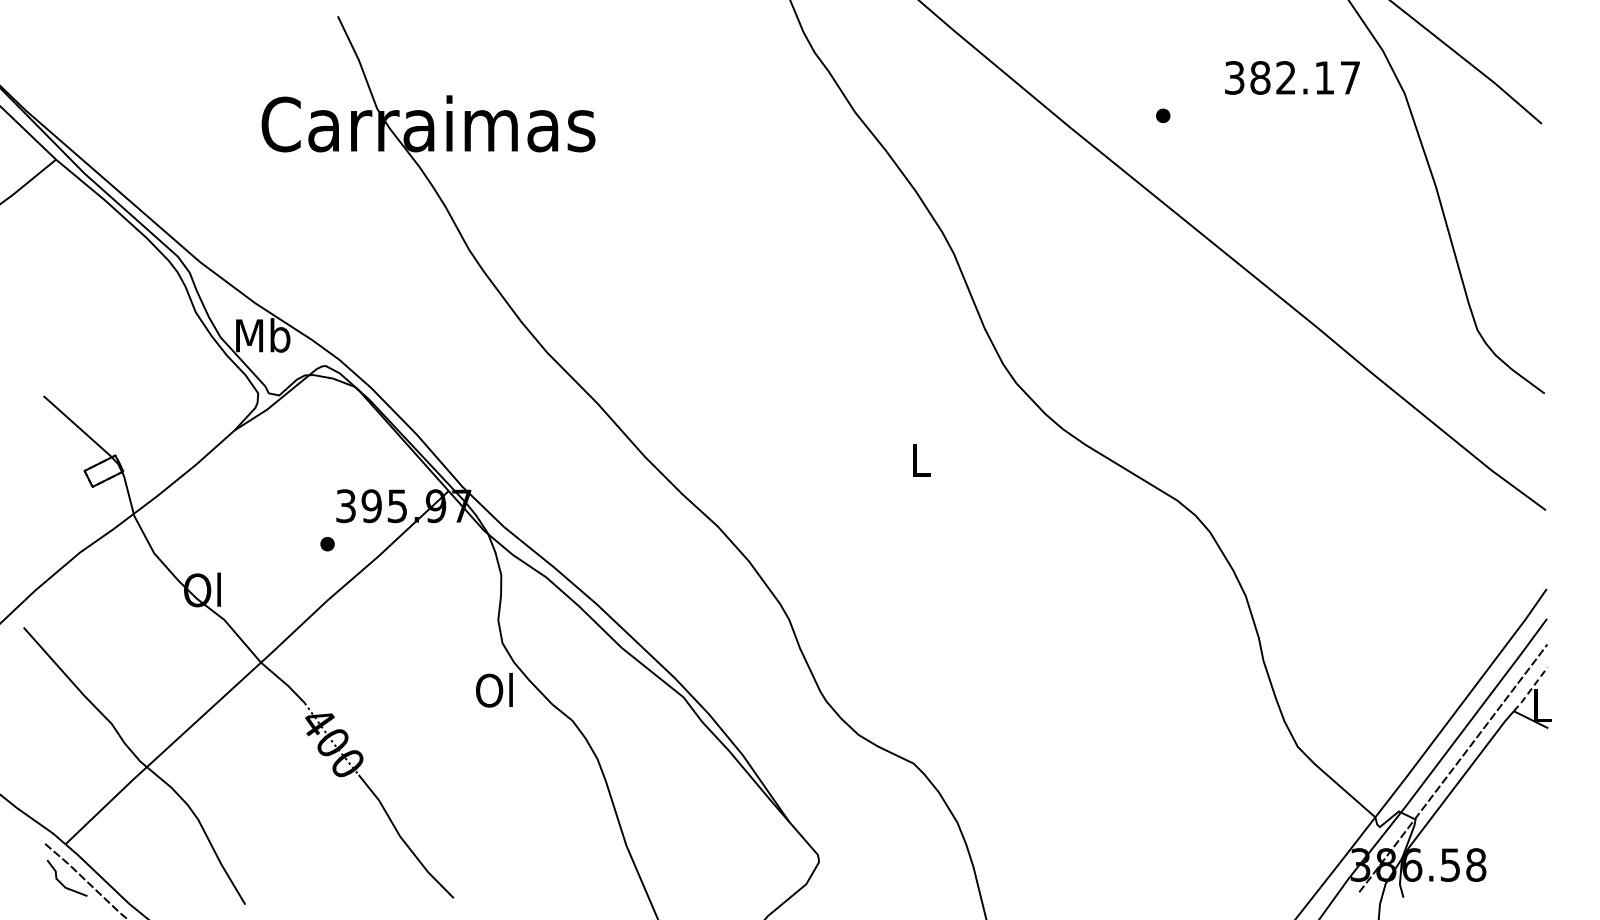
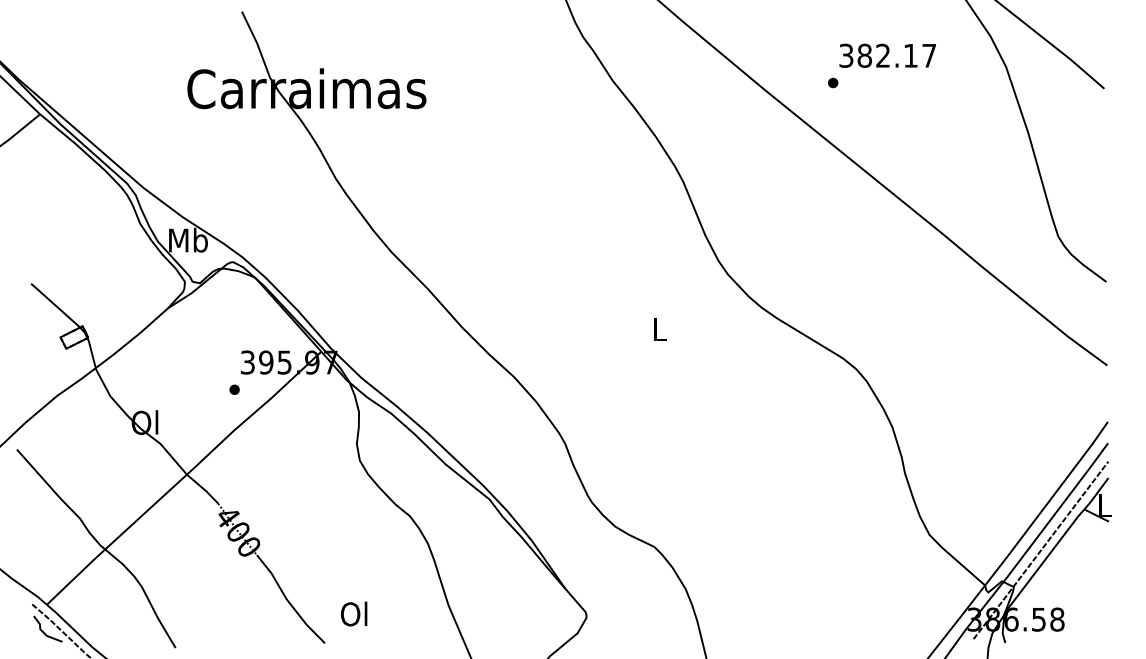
text: (1292, 77) -> (887, 55), moved
line: (1530, 689) -> (1096, 493), dashed -> solid
text: (494, 690) -> (354, 614), moved

